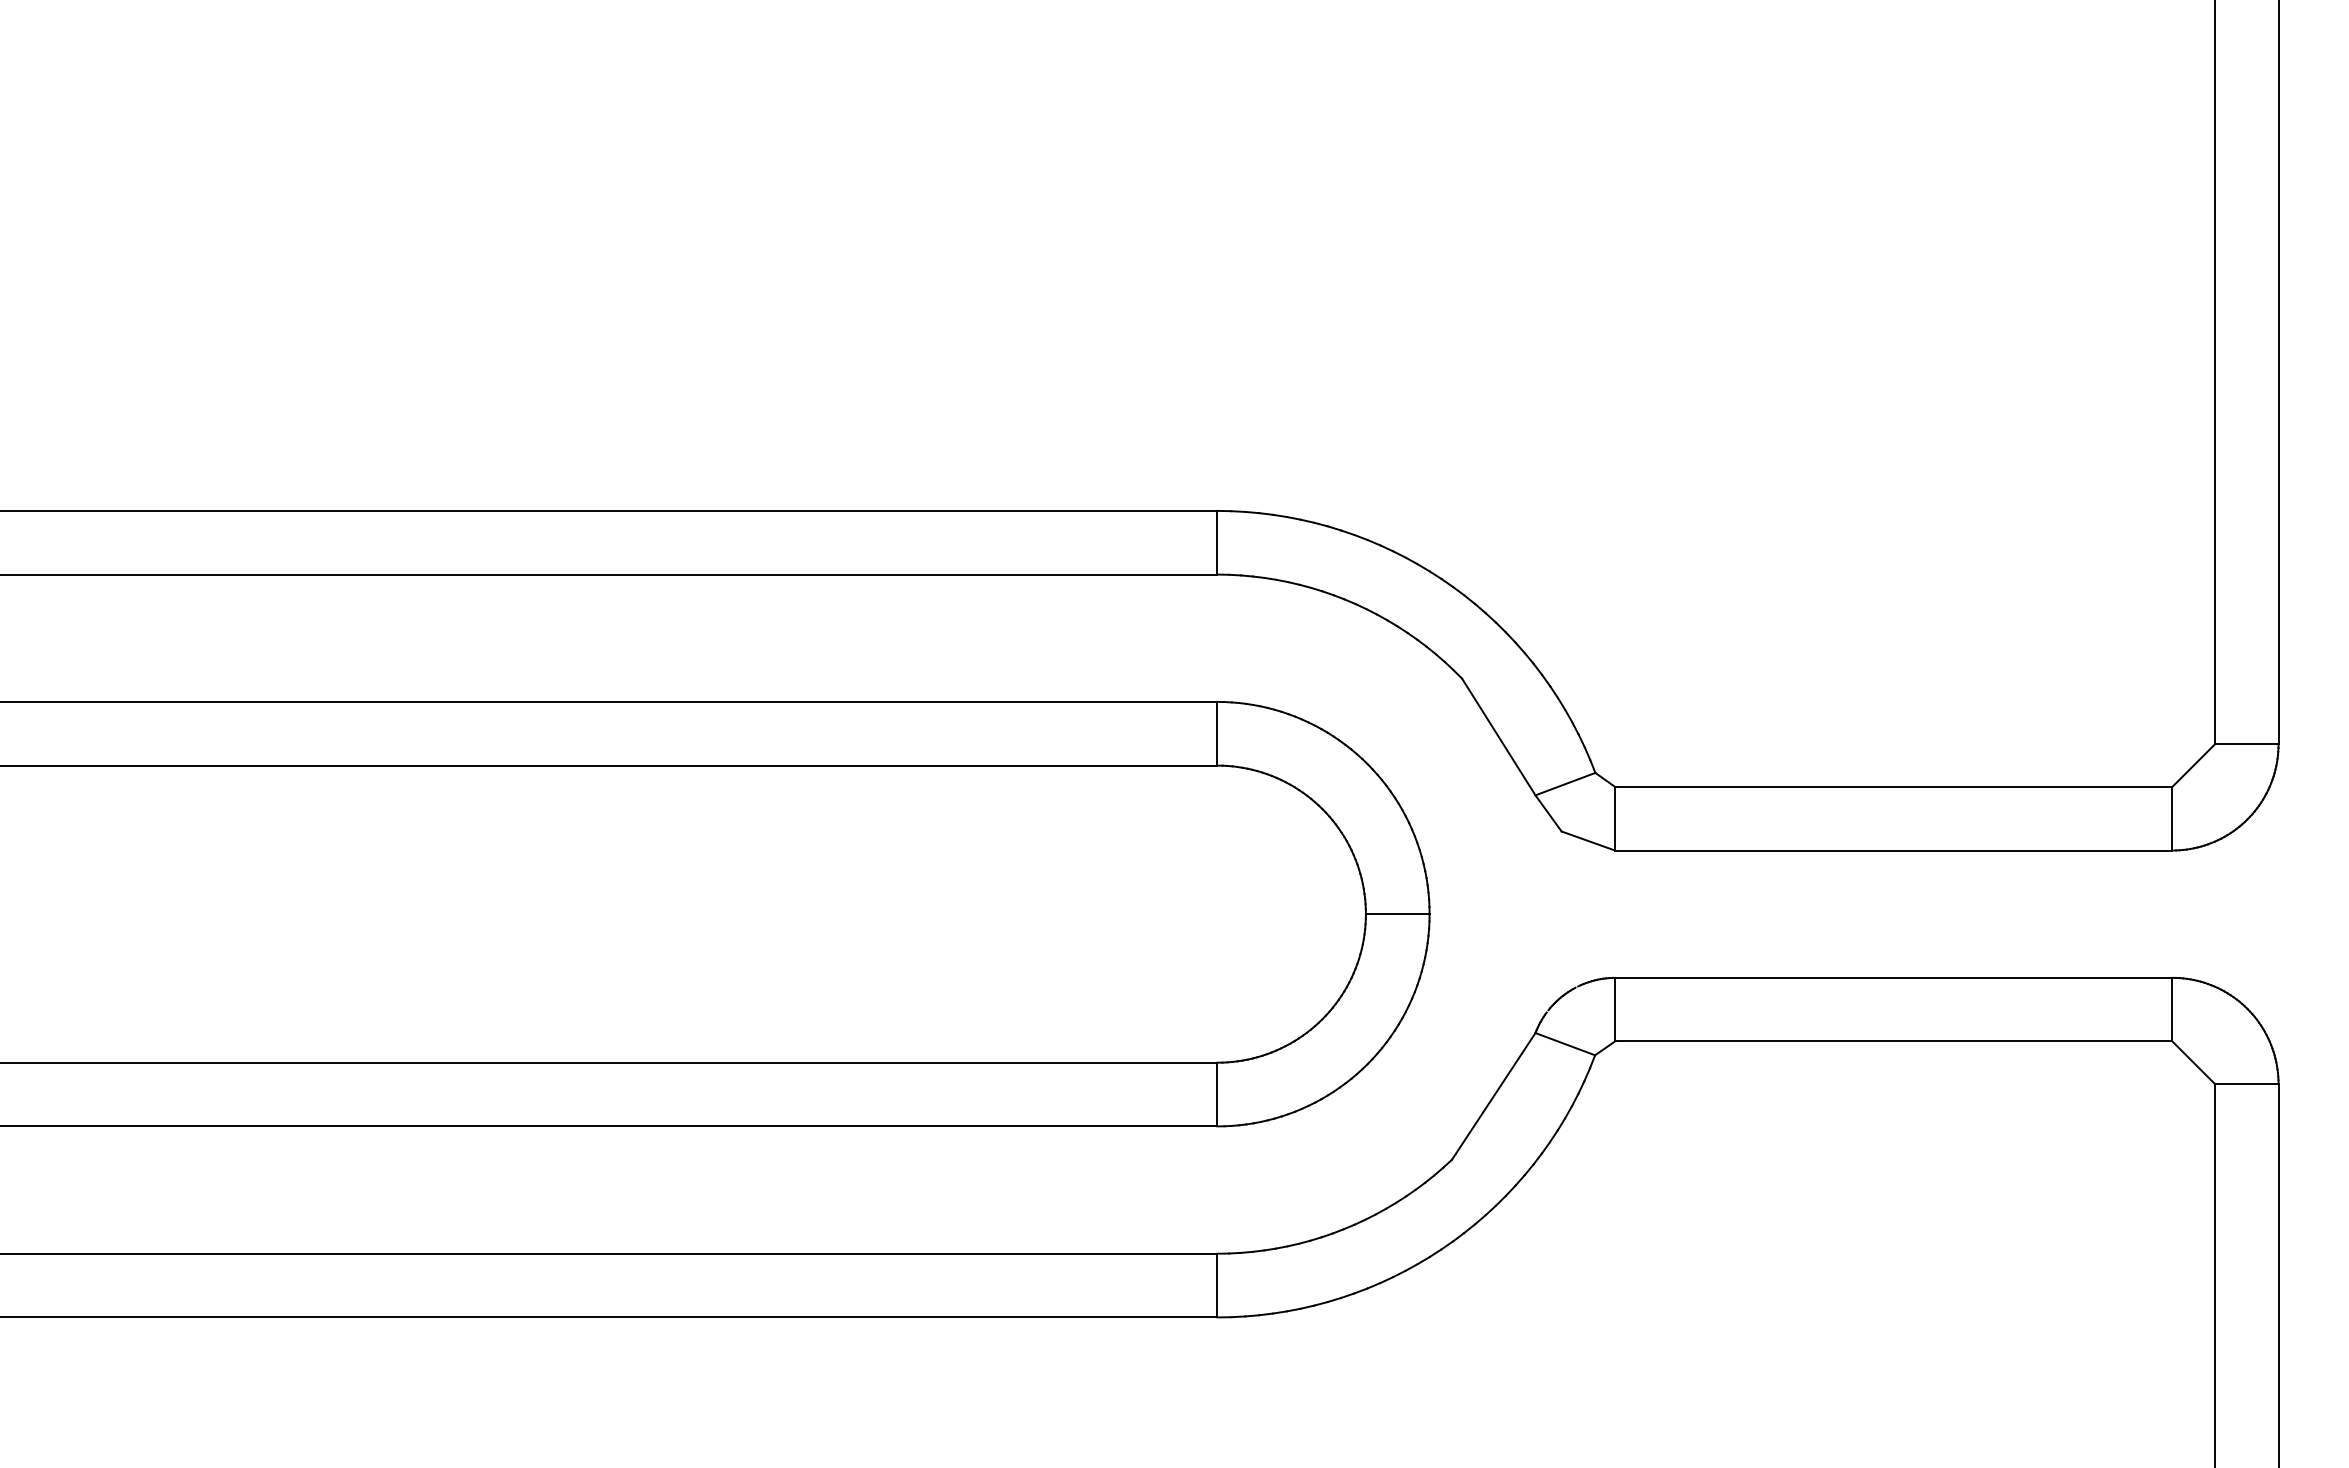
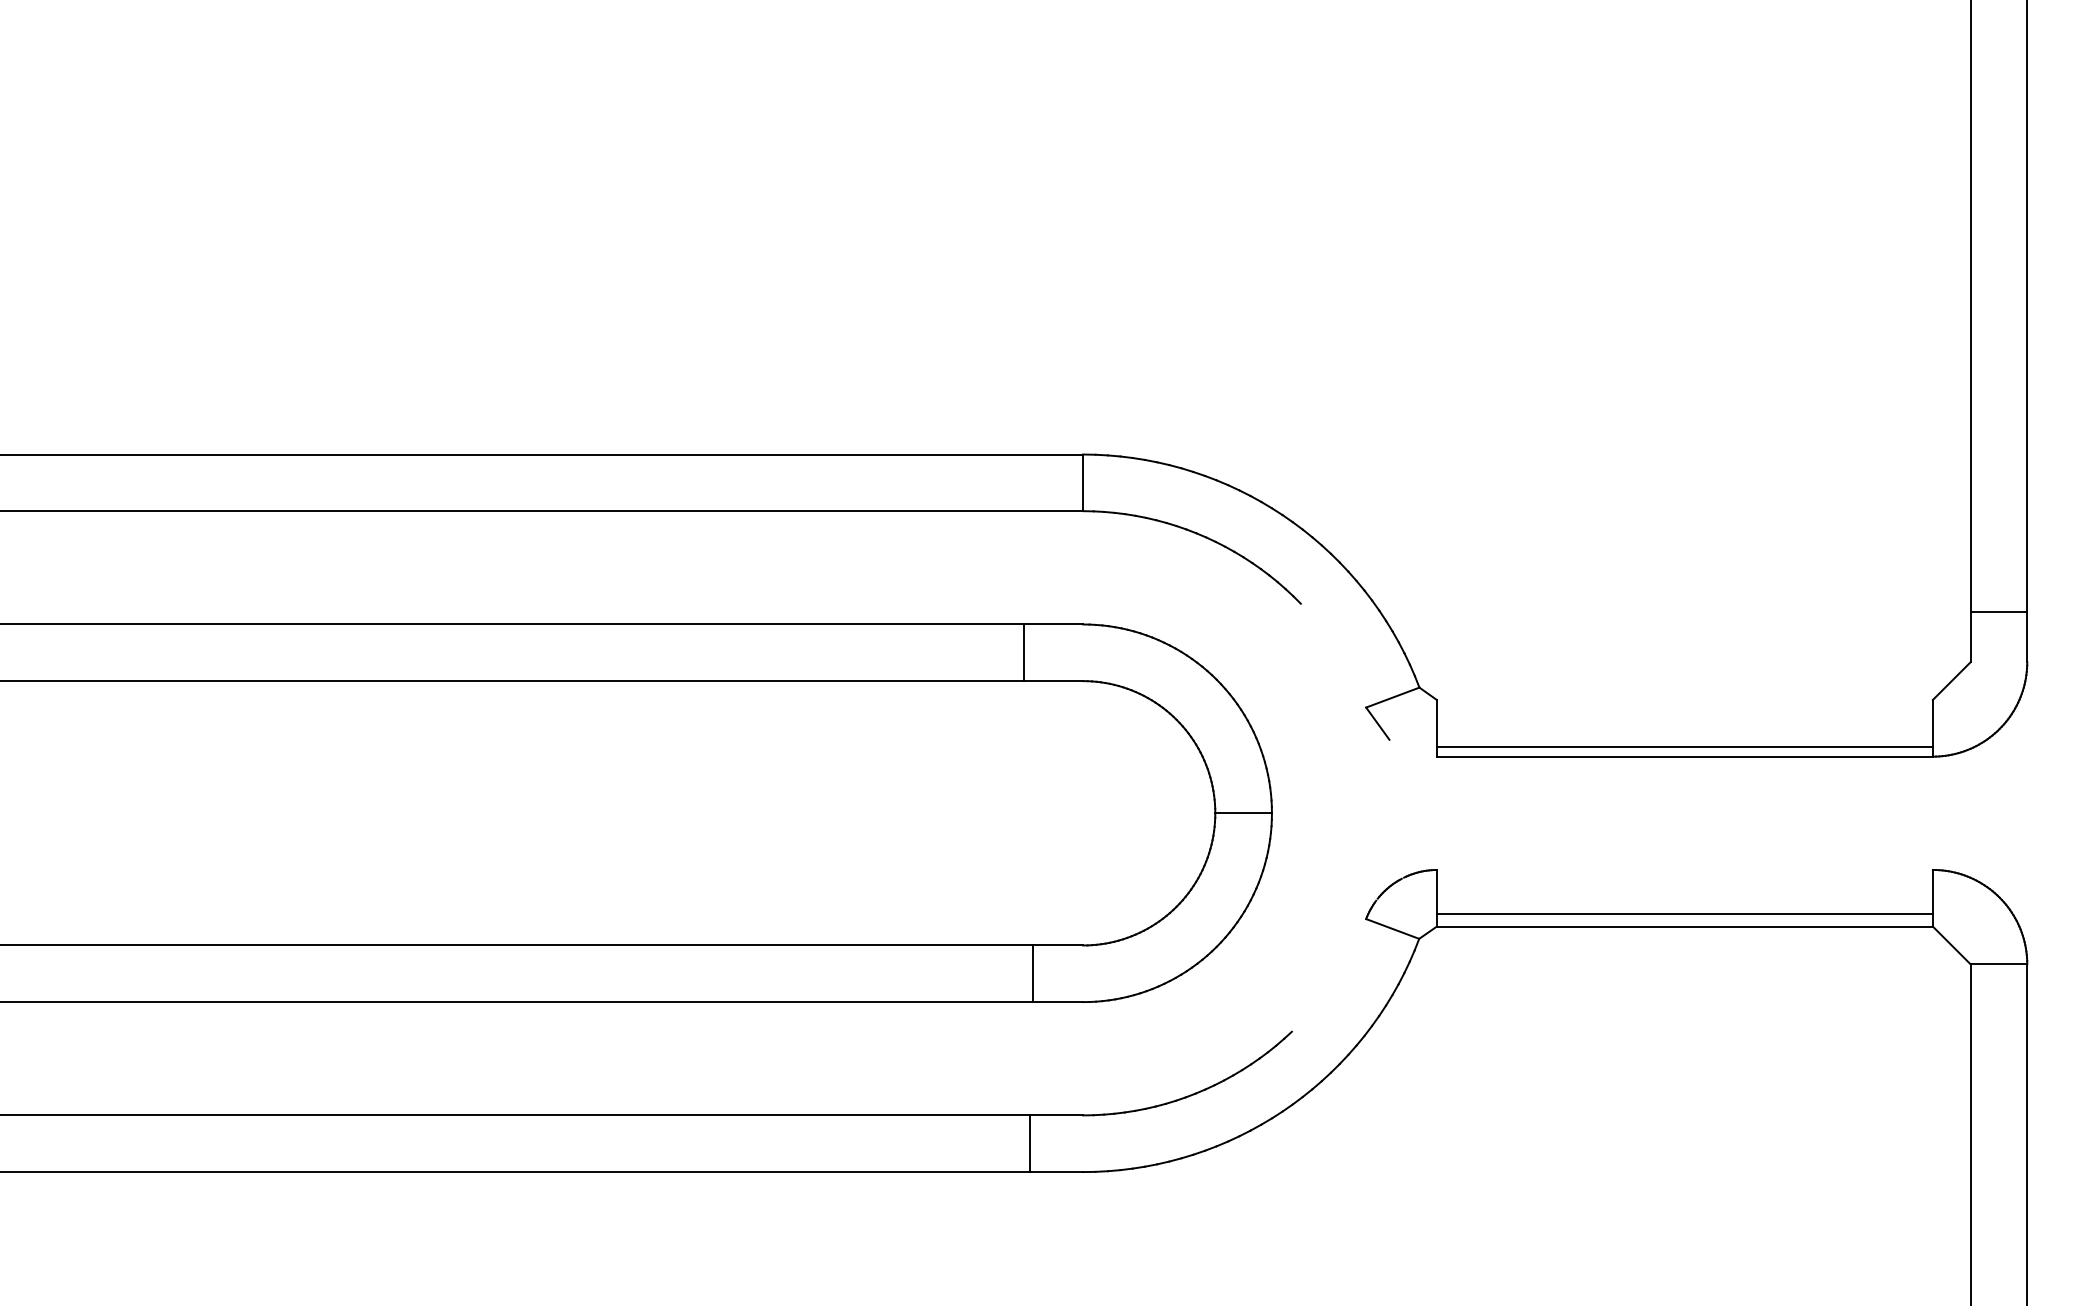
line: (1217, 733) -> (1024, 652), moved
line: (1498, 736) -> (1333, 655), removed
line: (2246, 744) -> (1998, 611), moved
line: (1893, 786) -> (1684, 746), moved
line: (1587, 840) -> (1412, 747), removed
line: (1893, 977) -> (1684, 913), moved
line: (1217, 1094) -> (1033, 973), moved
line: (1493, 1096) -> (1328, 975), removed
line: (1217, 1285) -> (1029, 1143), moved

